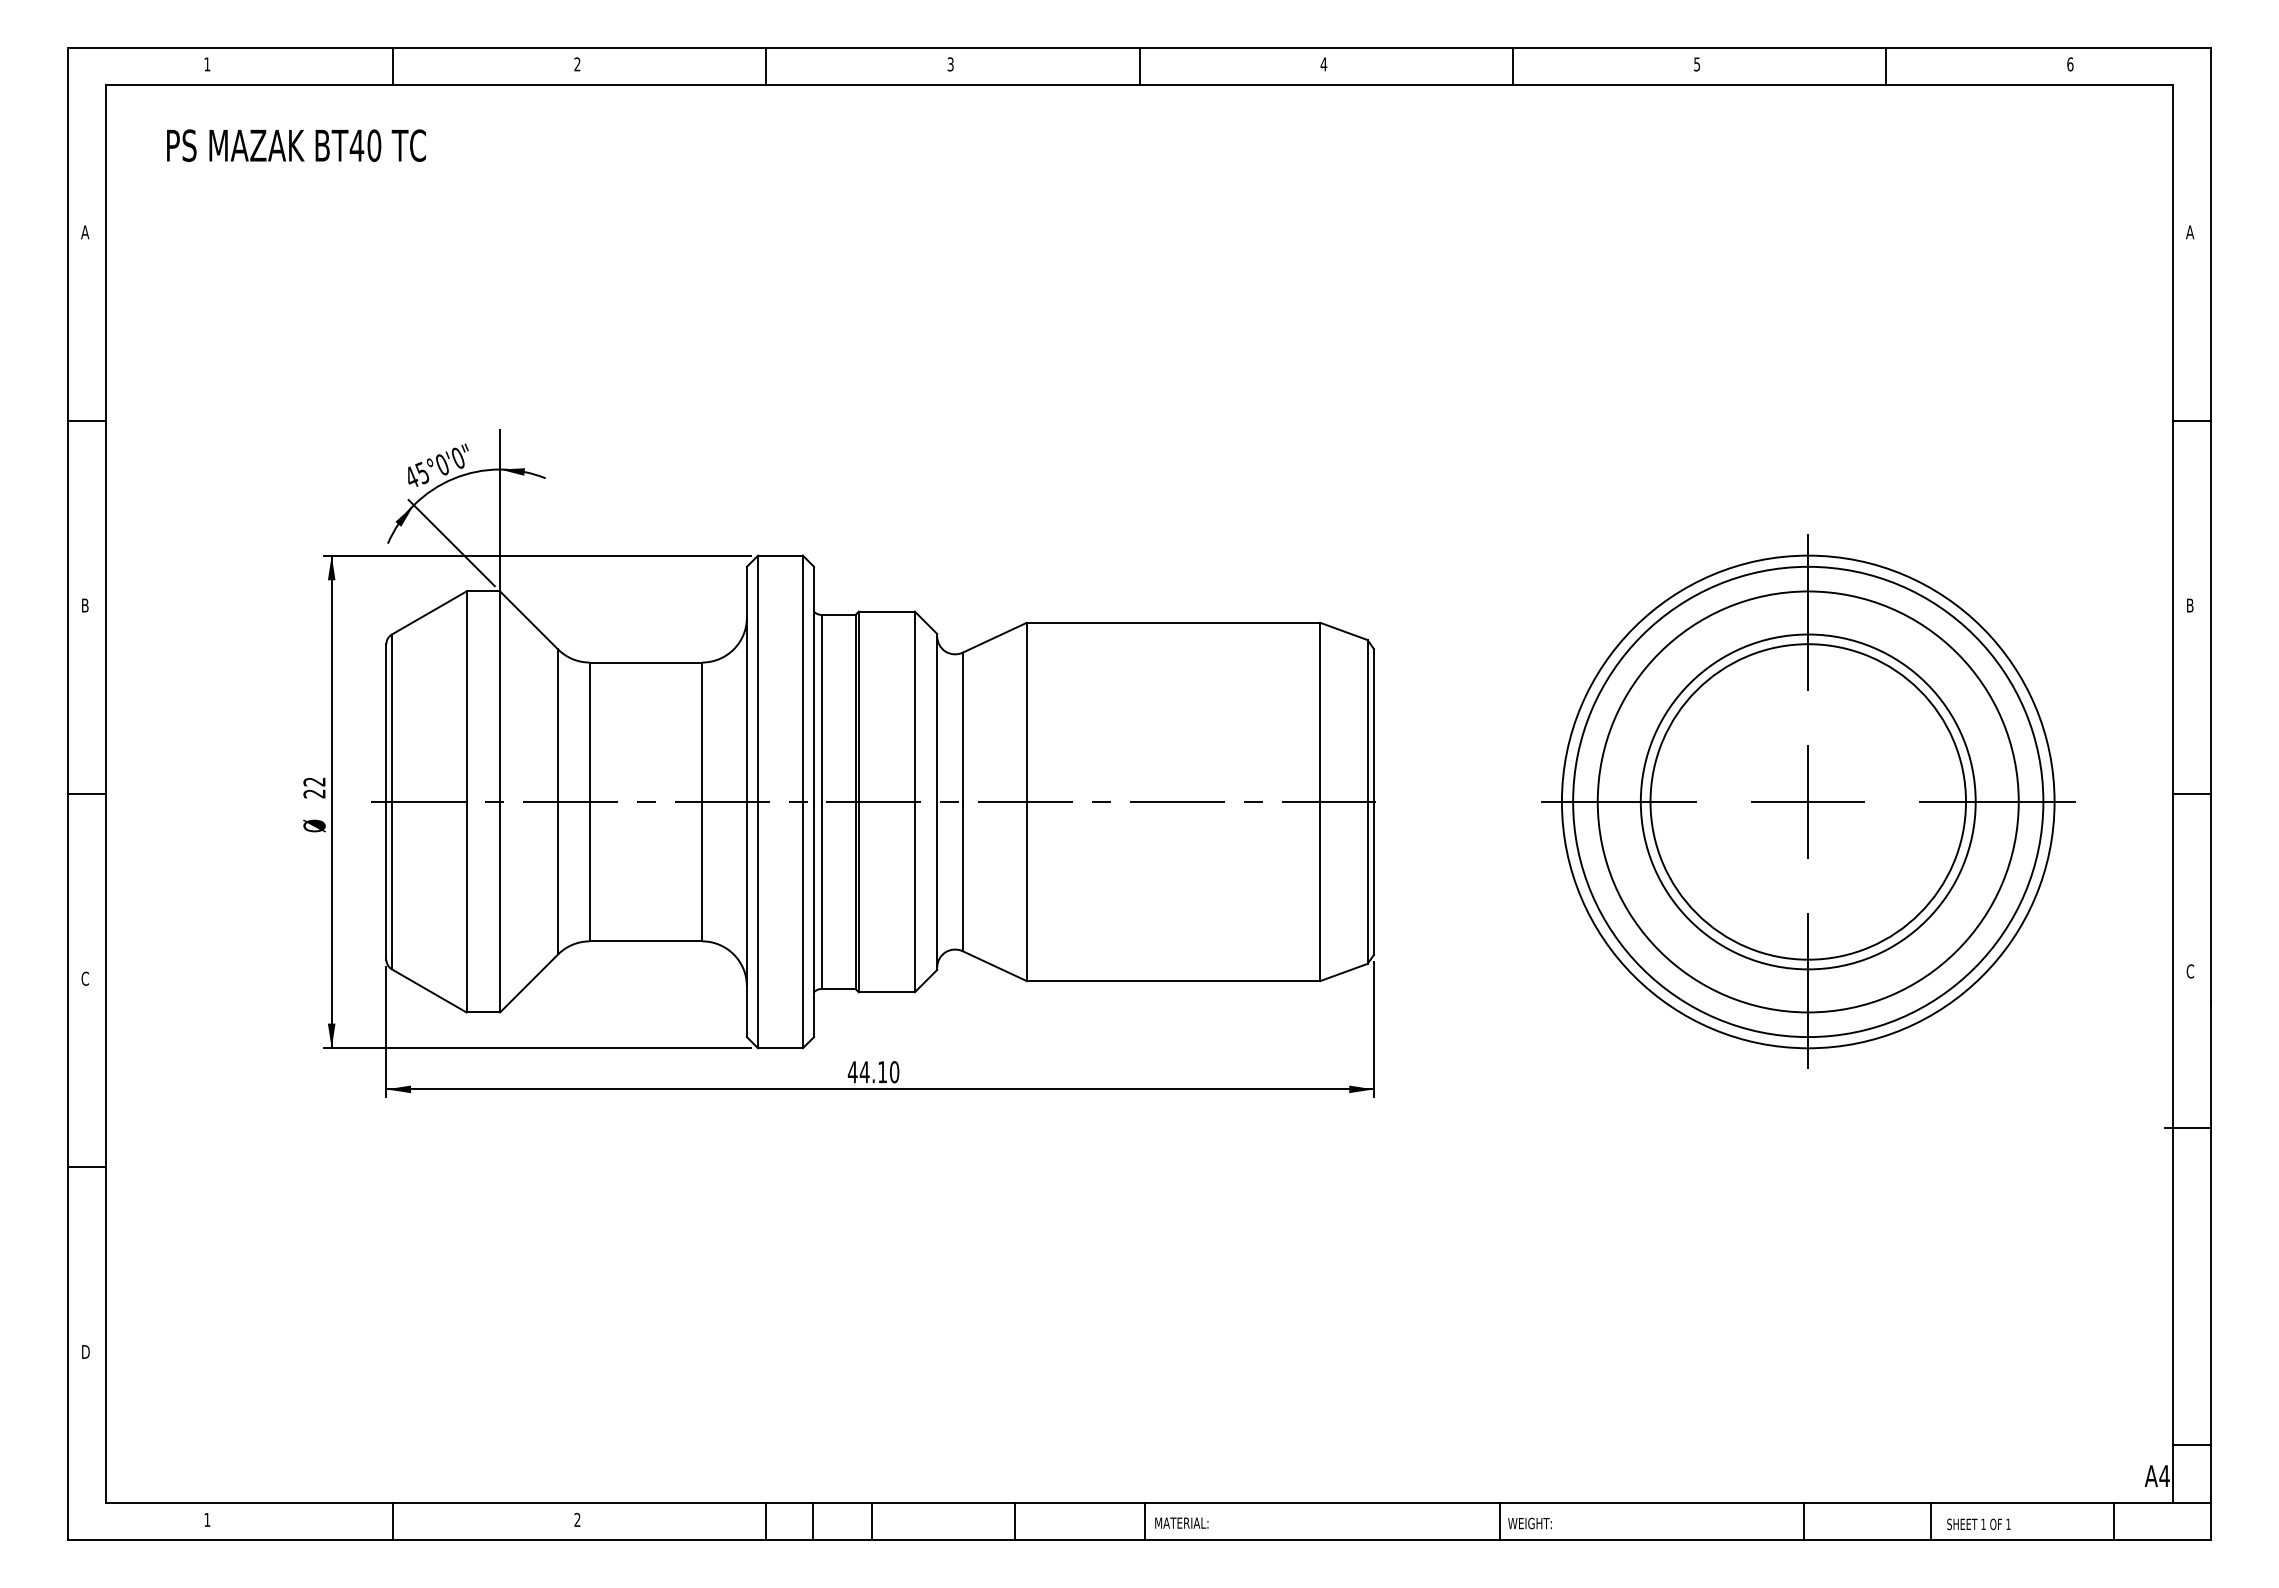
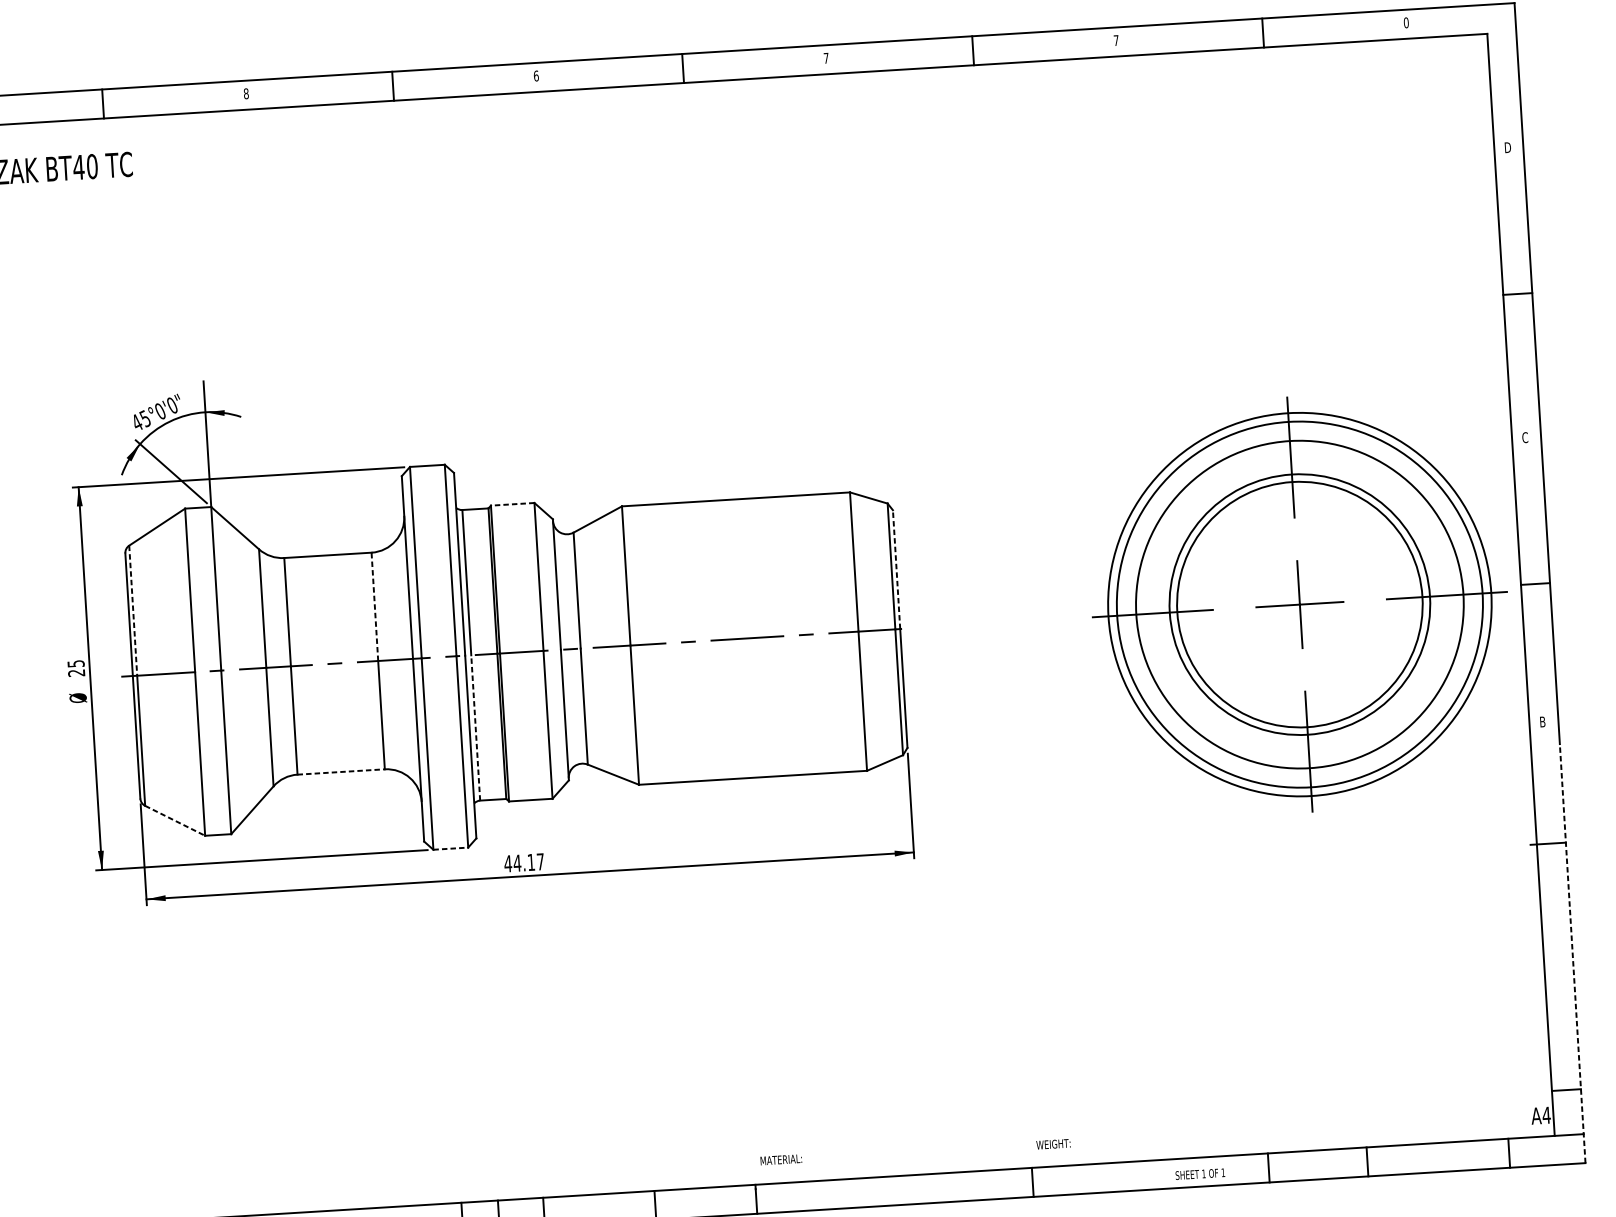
text: (577, 64) -> (246, 93), 2 -> 8
text: (950, 64) -> (536, 76), 3 -> 6
text: (1323, 64) -> (826, 58), 4 -> 7
text: (1697, 64) -> (1116, 40), 5 -> 7
text: (2070, 64) -> (1406, 22), 6 -> 0
text: (2190, 232) -> (1507, 147), A -> D
text: (2189, 605) -> (1524, 437), B -> C
line: (886, 611) -> (512, 504), solid -> dashed
line: (391, 718) -> (132, 610), solid -> dashed
line: (1373, 724) -> (896, 568), solid -> dashed
line: (702, 732) -> (375, 607), solid -> dashed
text: (314, 781) -> (76, 663), 22 -> 25
part: (1808, 801) -> (1300, 604), moved
line: (821, 894) -> (475, 727), solid -> dashed
line: (646, 941) -> (341, 772), solid -> dashed
text: (2190, 971) -> (1542, 722), C -> B
line: (429, 991) -> (175, 821), solid -> dashed
line: (780, 1048) -> (450, 848), solid -> dashed
text: (894, 1072) -> (540, 862), 44.10 -> 44.17
line: (2210, 1270) -> (1572, 953), solid -> dashed
text: (1181, 1522) -> (781, 1159), moved
text: (1529, 1523) -> (1053, 1144), moved
text: (1978, 1524) -> (1199, 1174), moved

